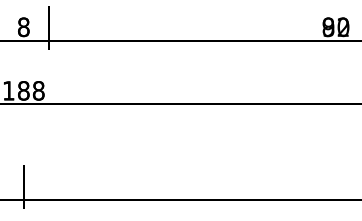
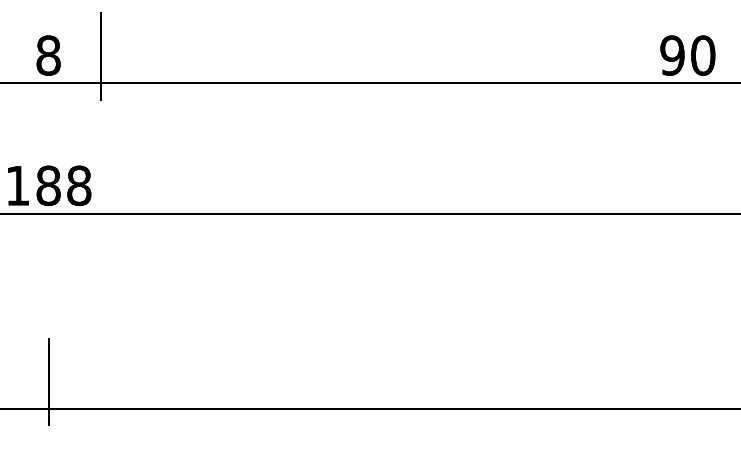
text: (335, 27) -> (686, 56), 82 -> 90

